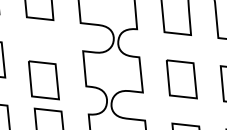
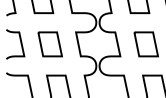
curve: (32, 82) -> (42, 46), moved

